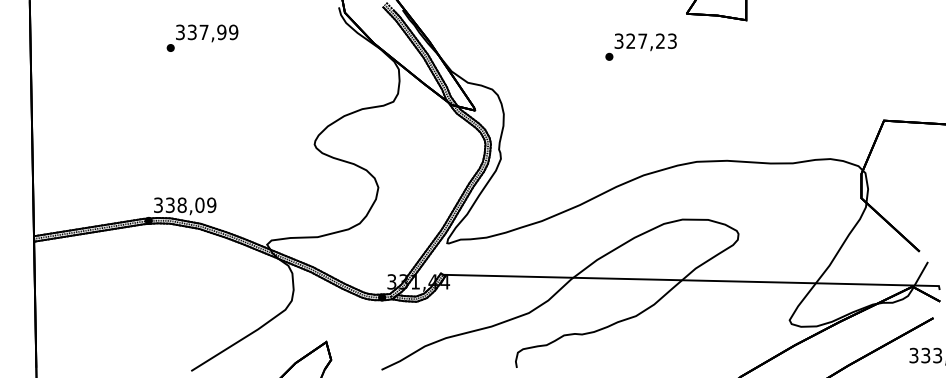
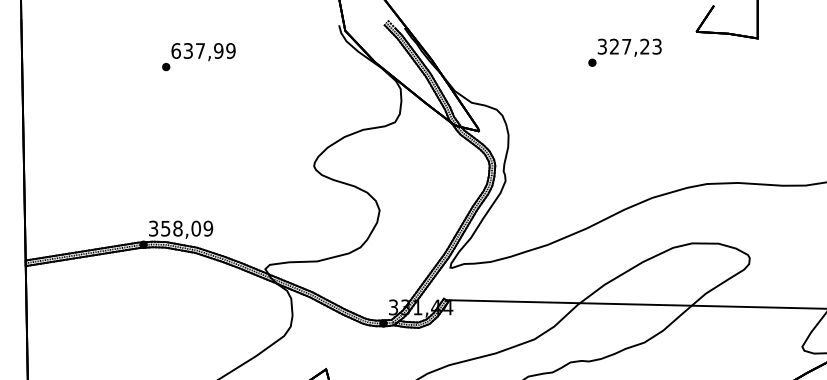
text: (180, 32) -> (176, 51), 337,99 -> 637,99
text: (640, 46) -> (624, 52), moved
text: (170, 204) -> (165, 227), 338,09 -> 358,09

